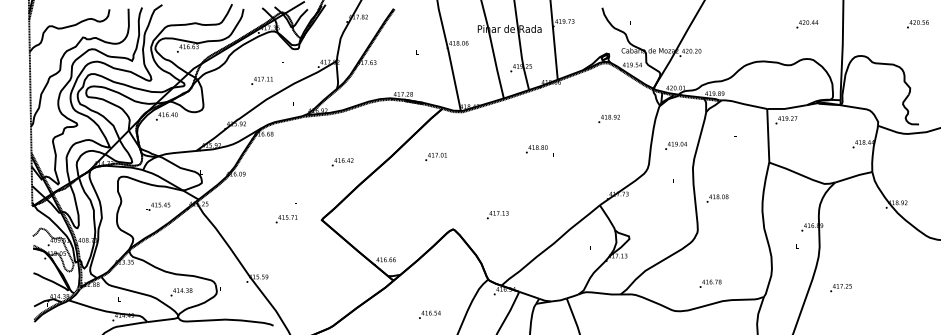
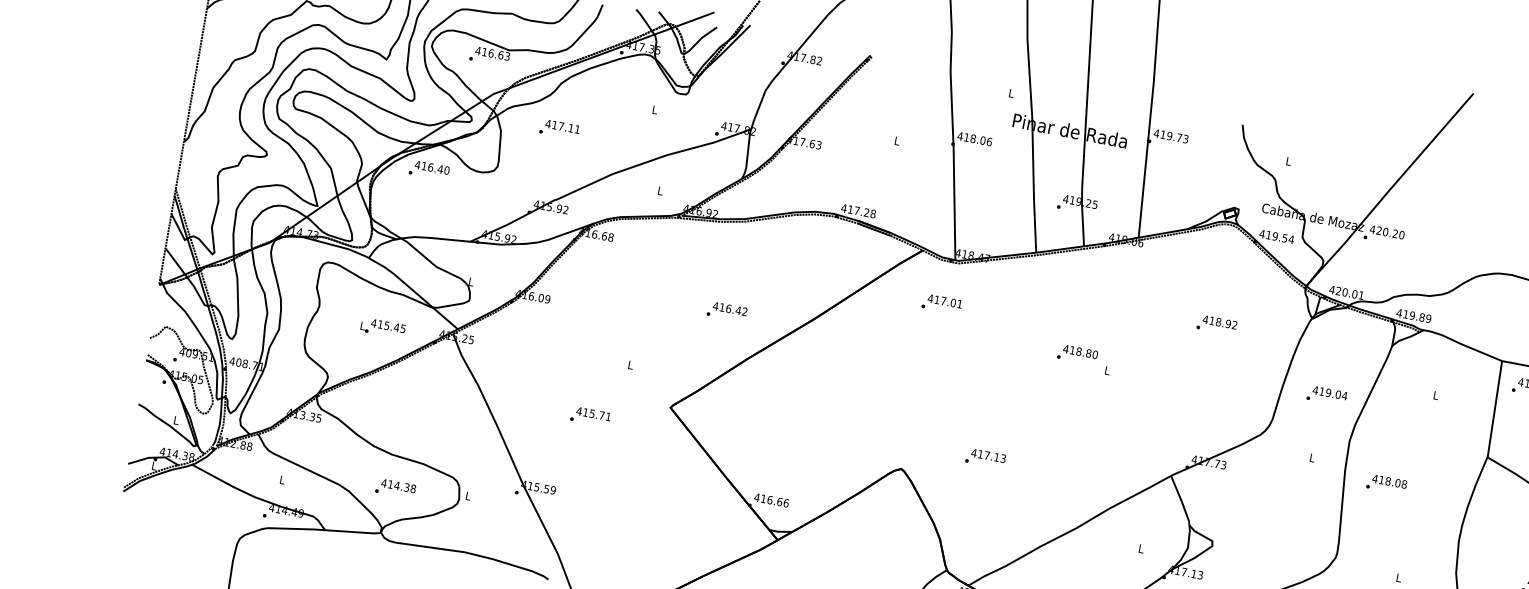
text: (261, 80) -> (558, 128), moved
text: (435, 157) -> (940, 304), moved
text: (717, 198) -> (1386, 484), moved
text: (286, 219) -> (590, 417), moved

